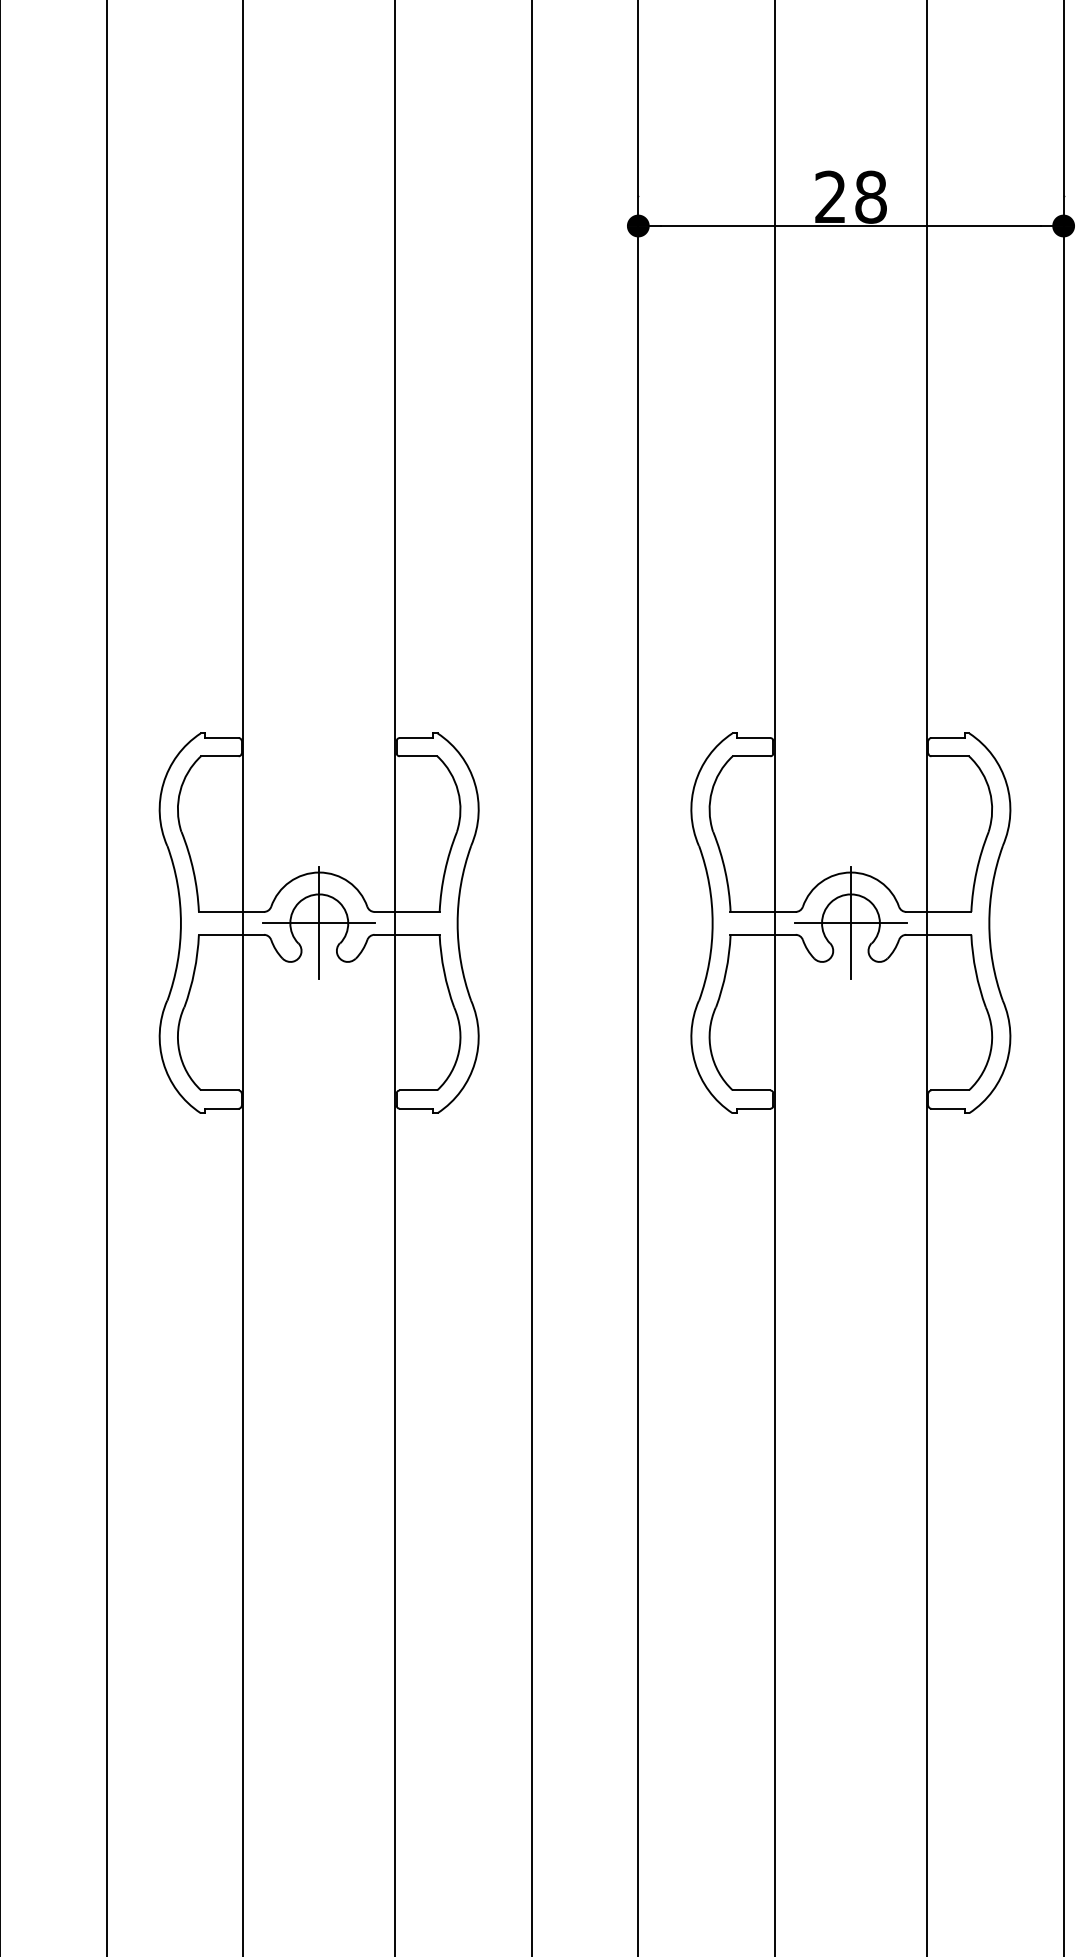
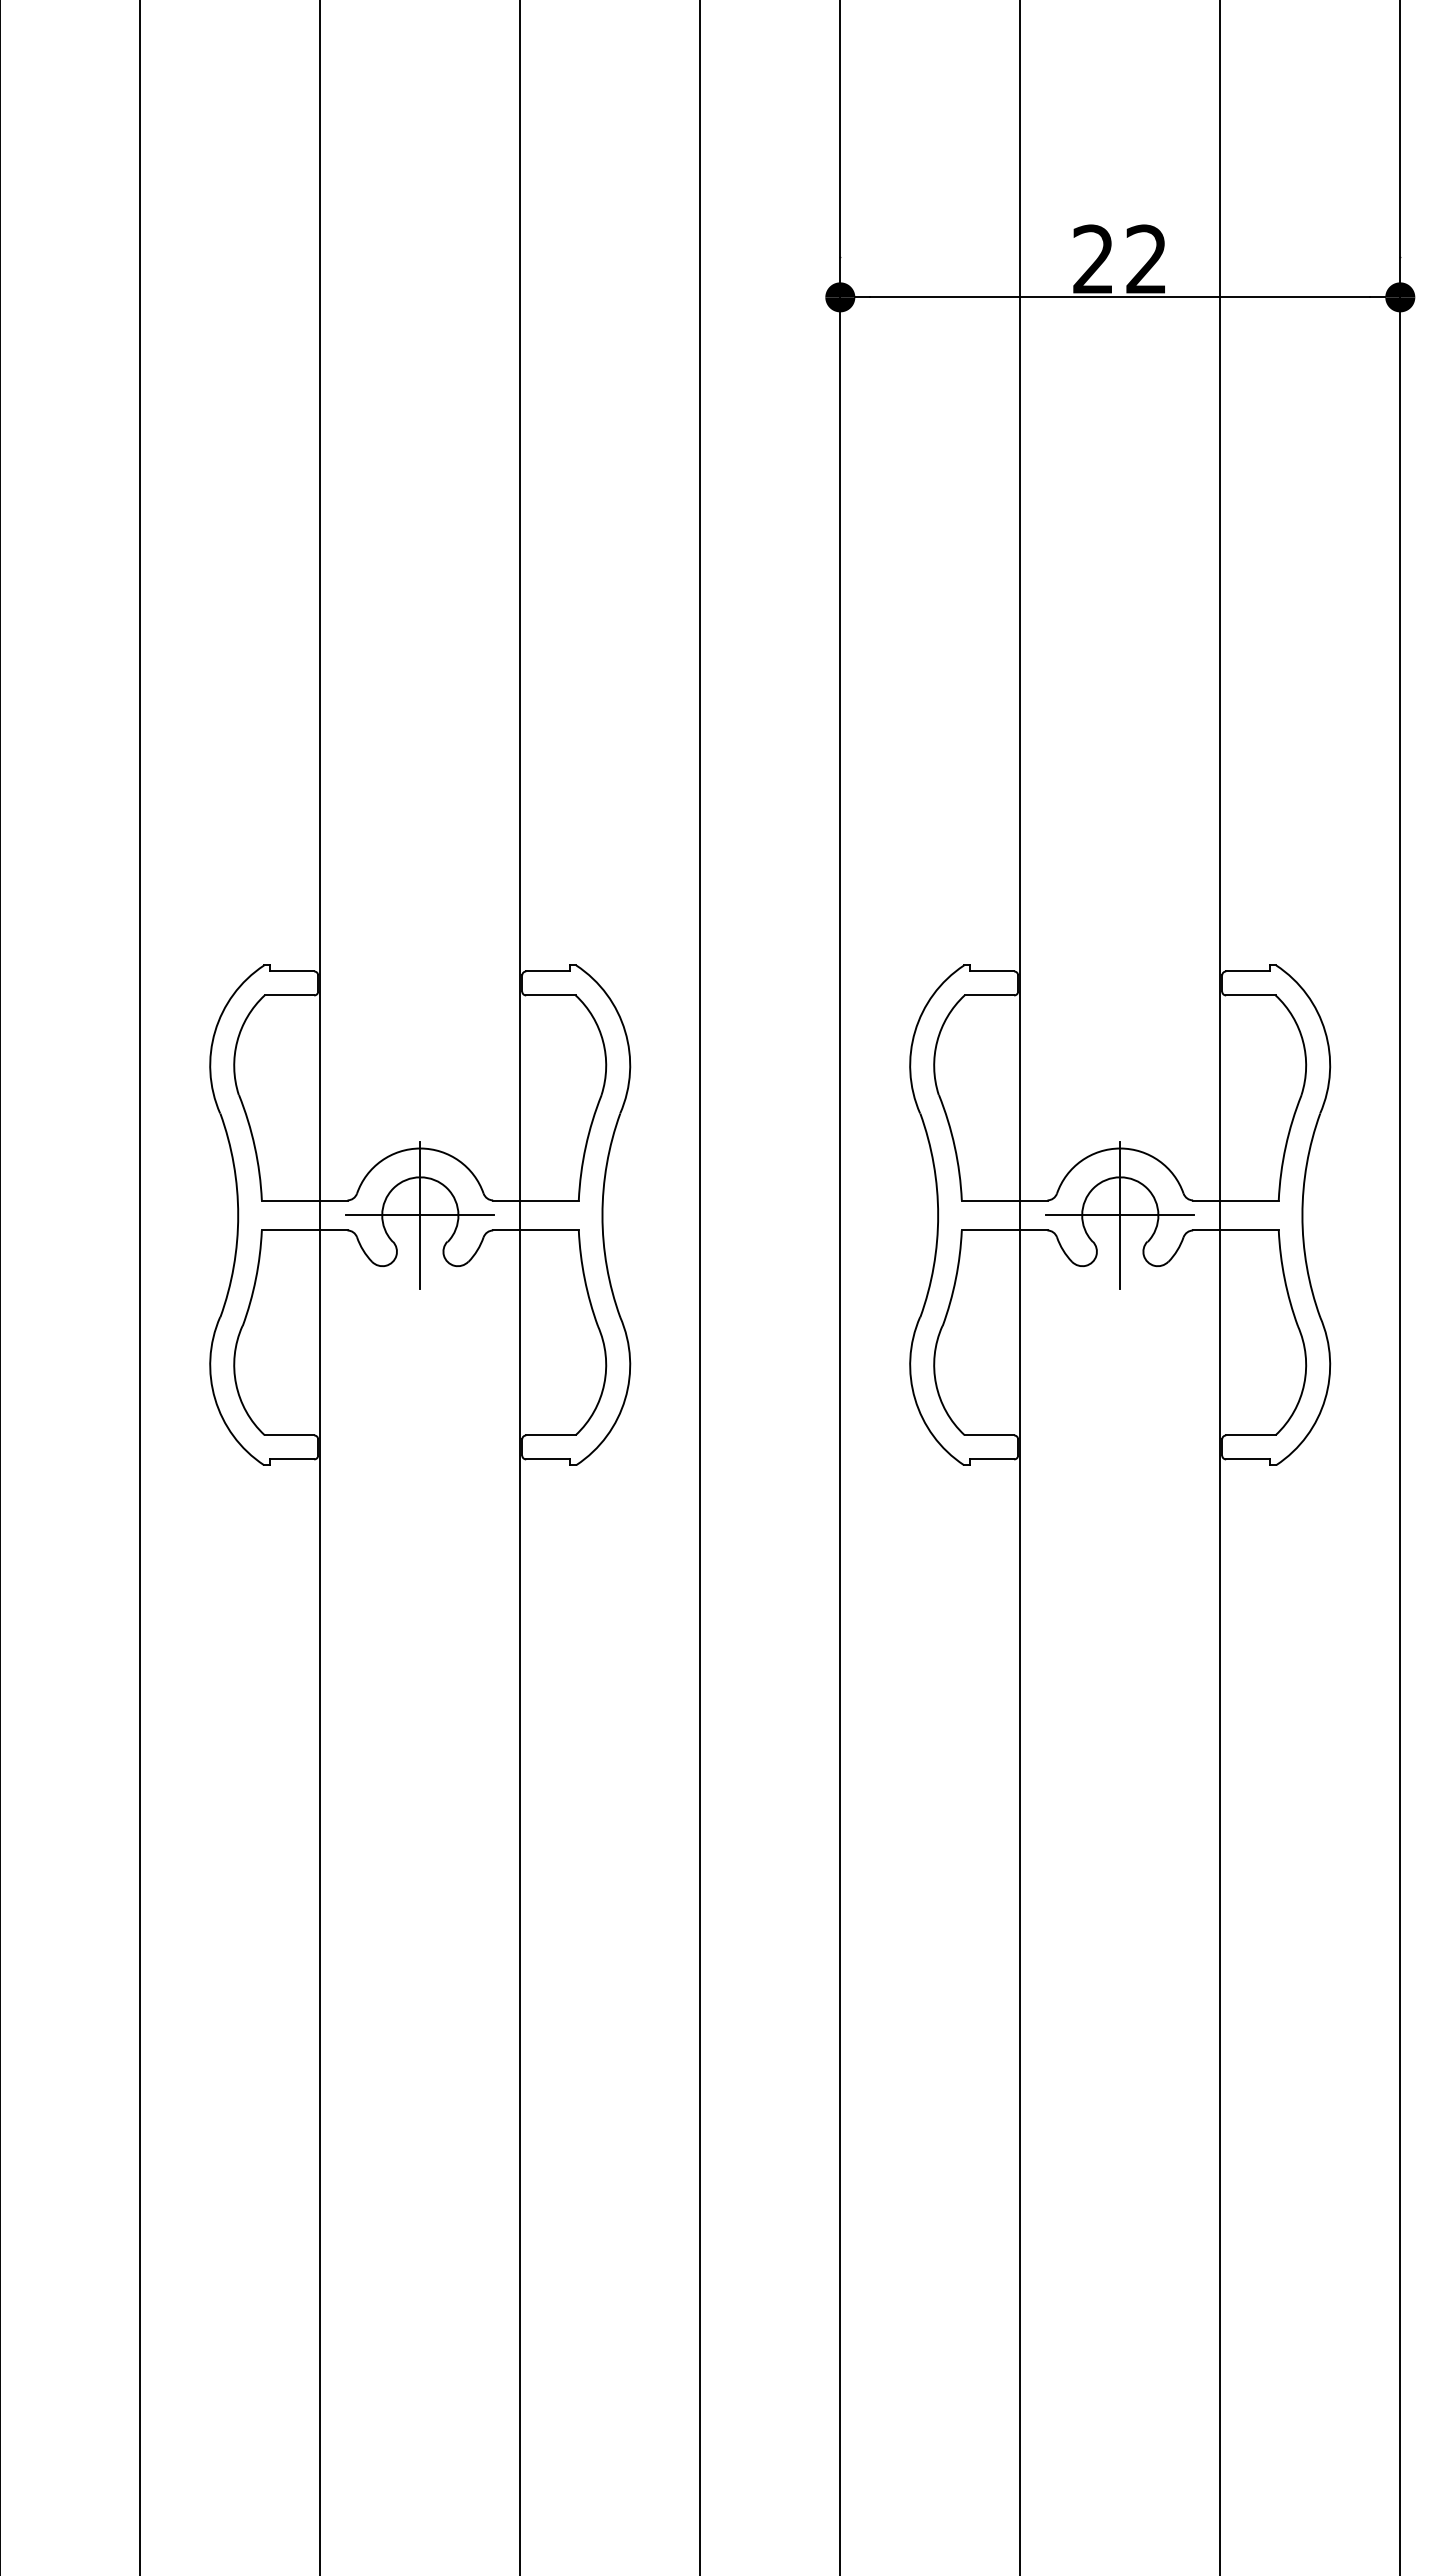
text: (870, 197) -> (1146, 259), 28 -> 22

